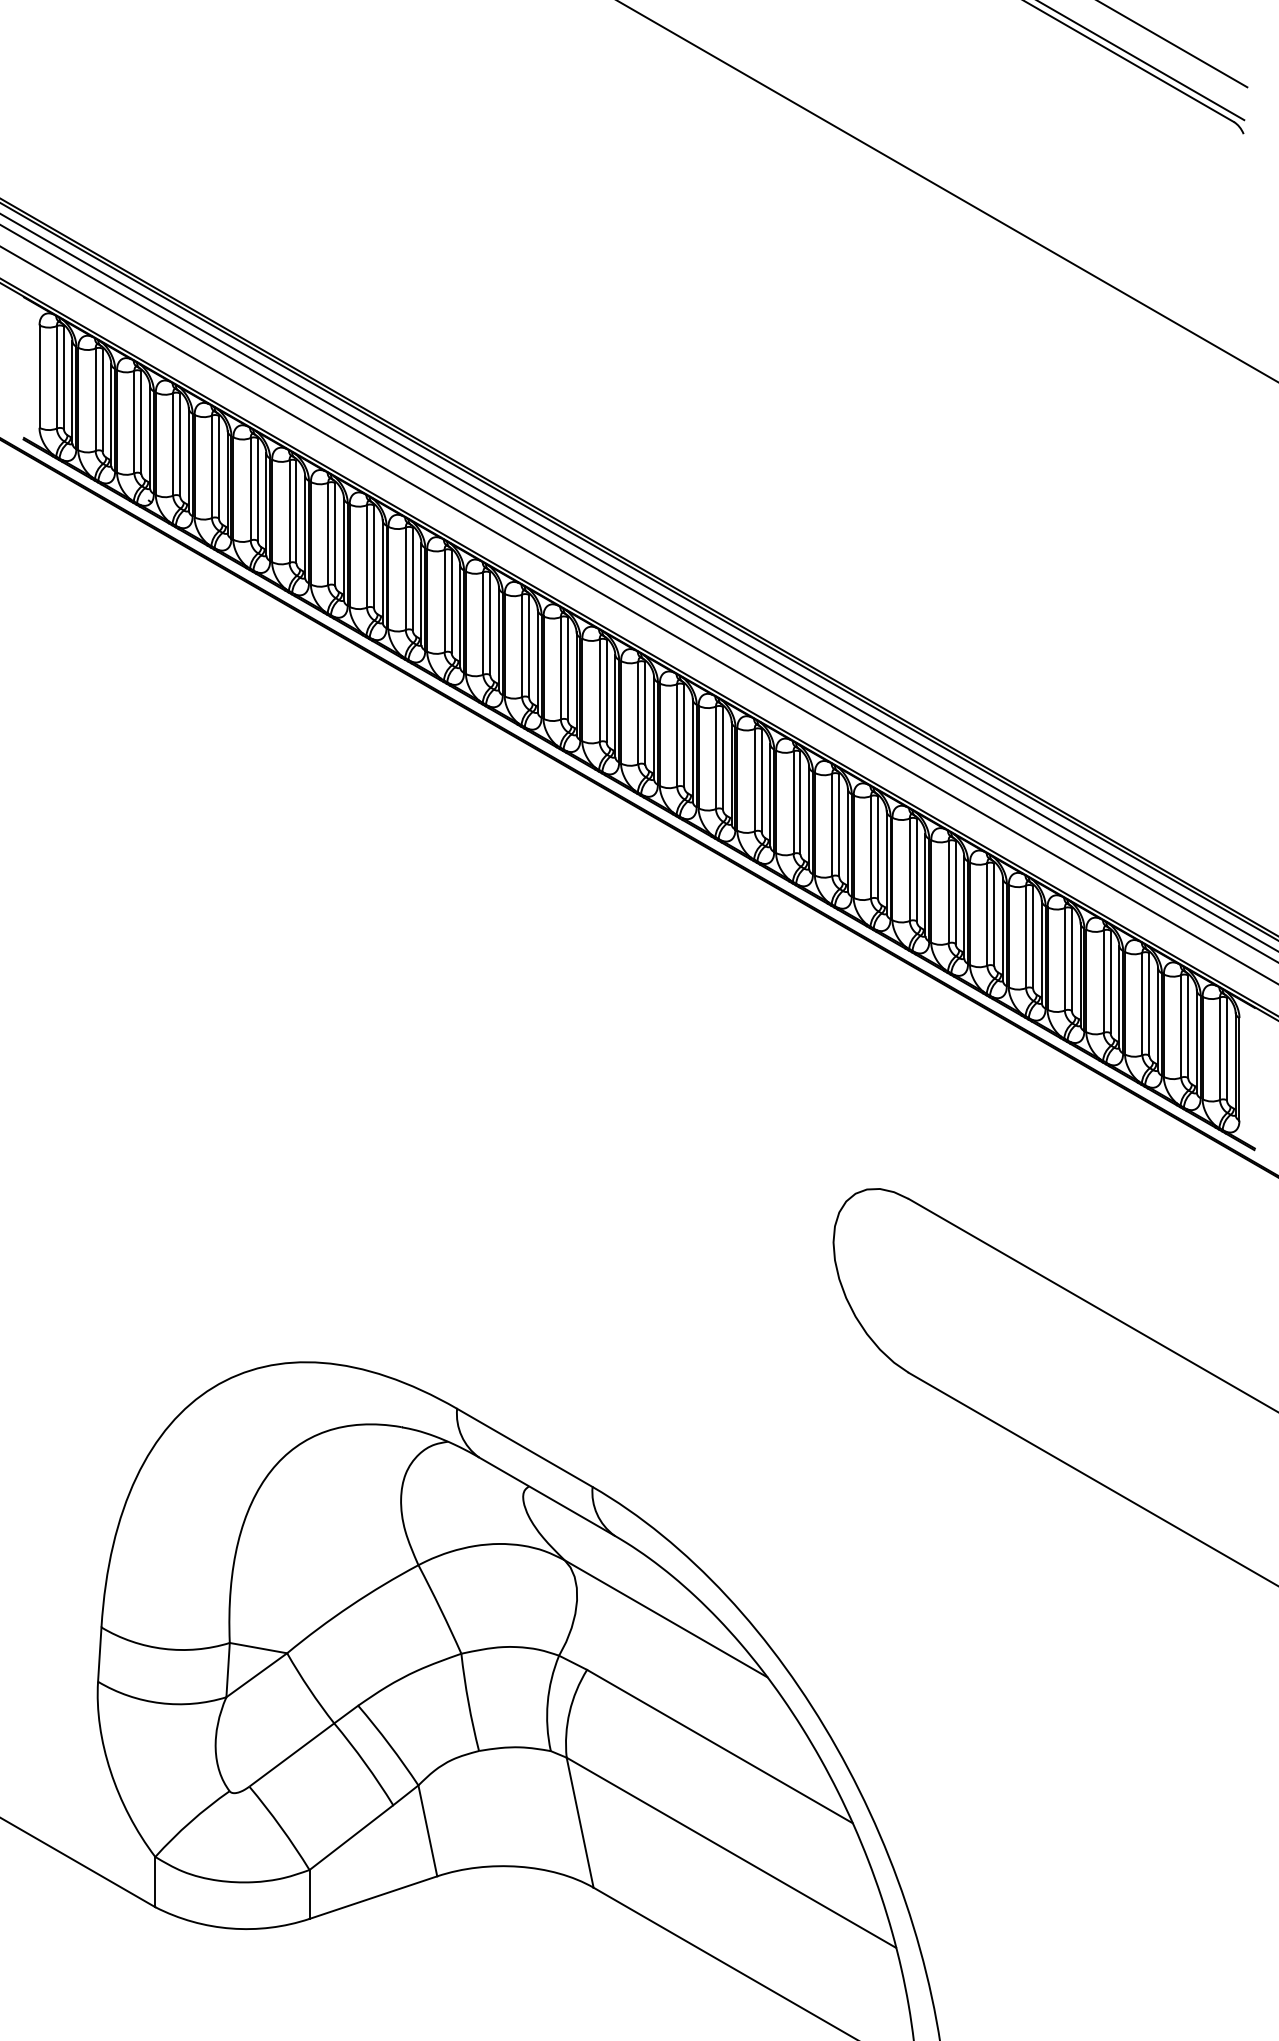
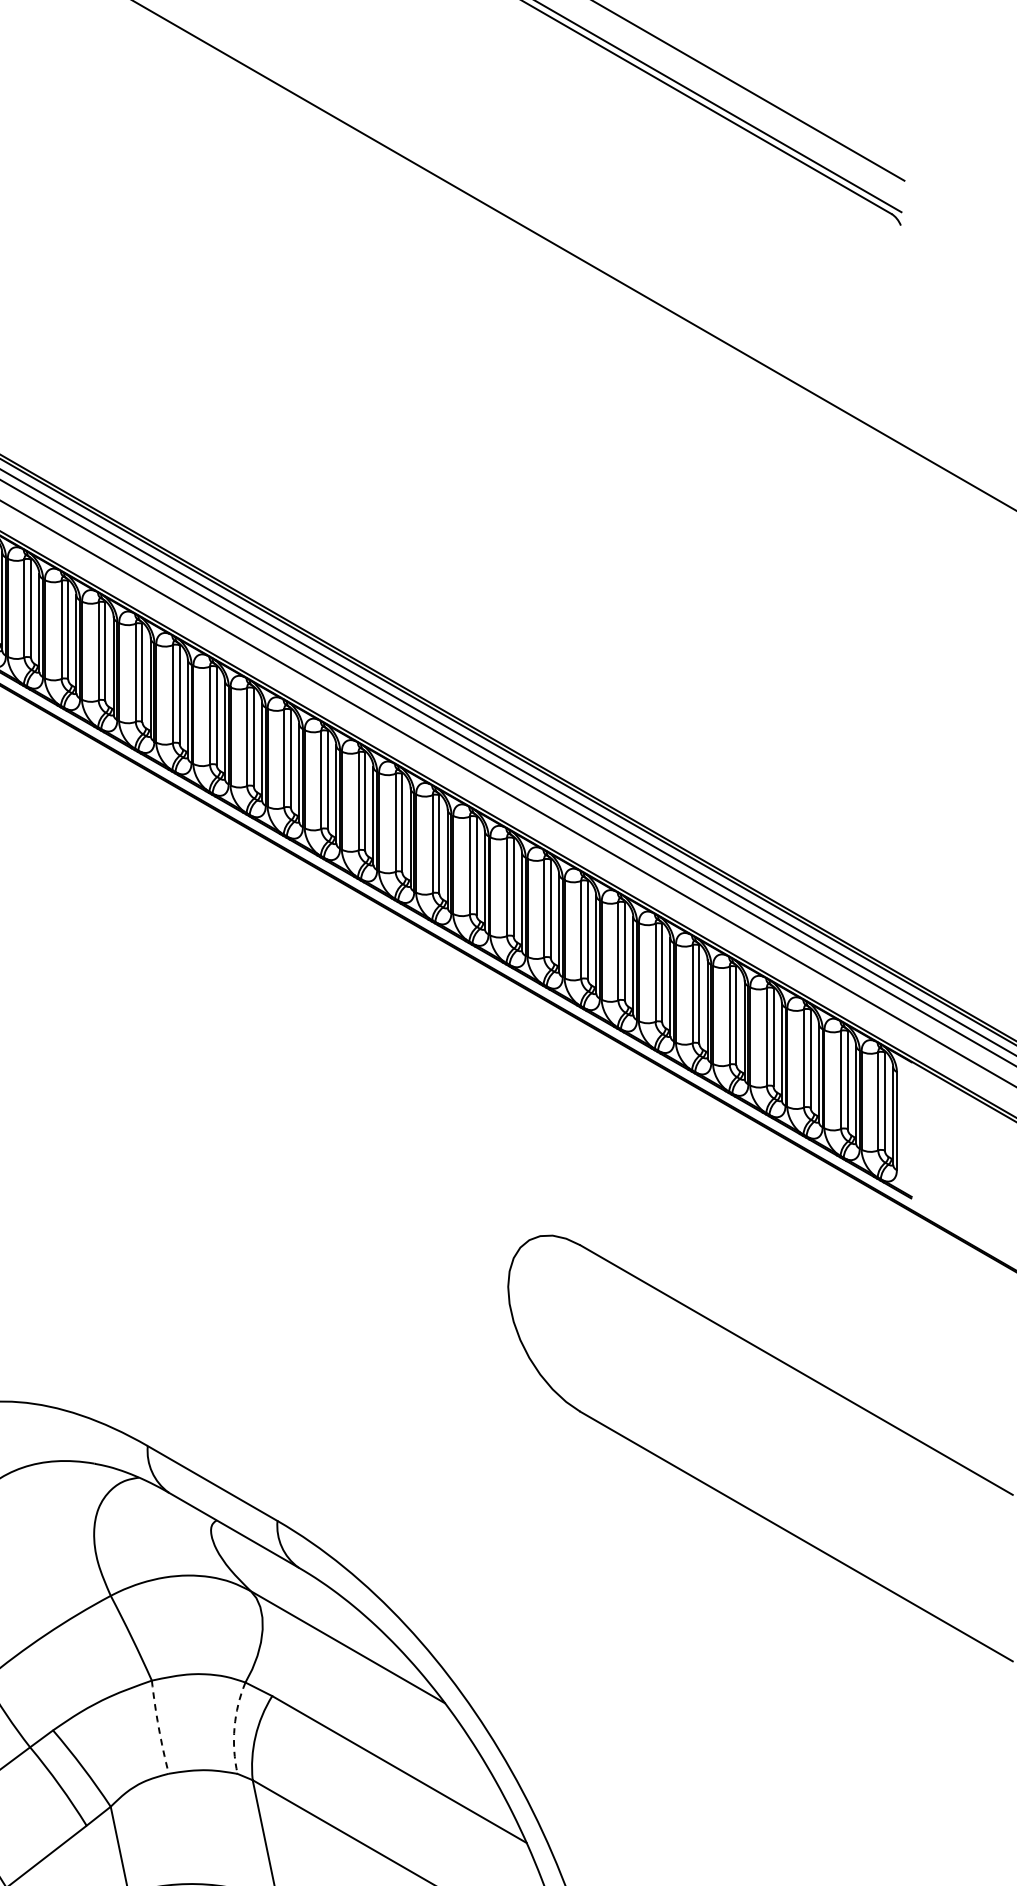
arc: (468, 1702) -> (158, 1727), solid -> dashed
arc: (547, 1702) -> (234, 1727), solid -> dashed

